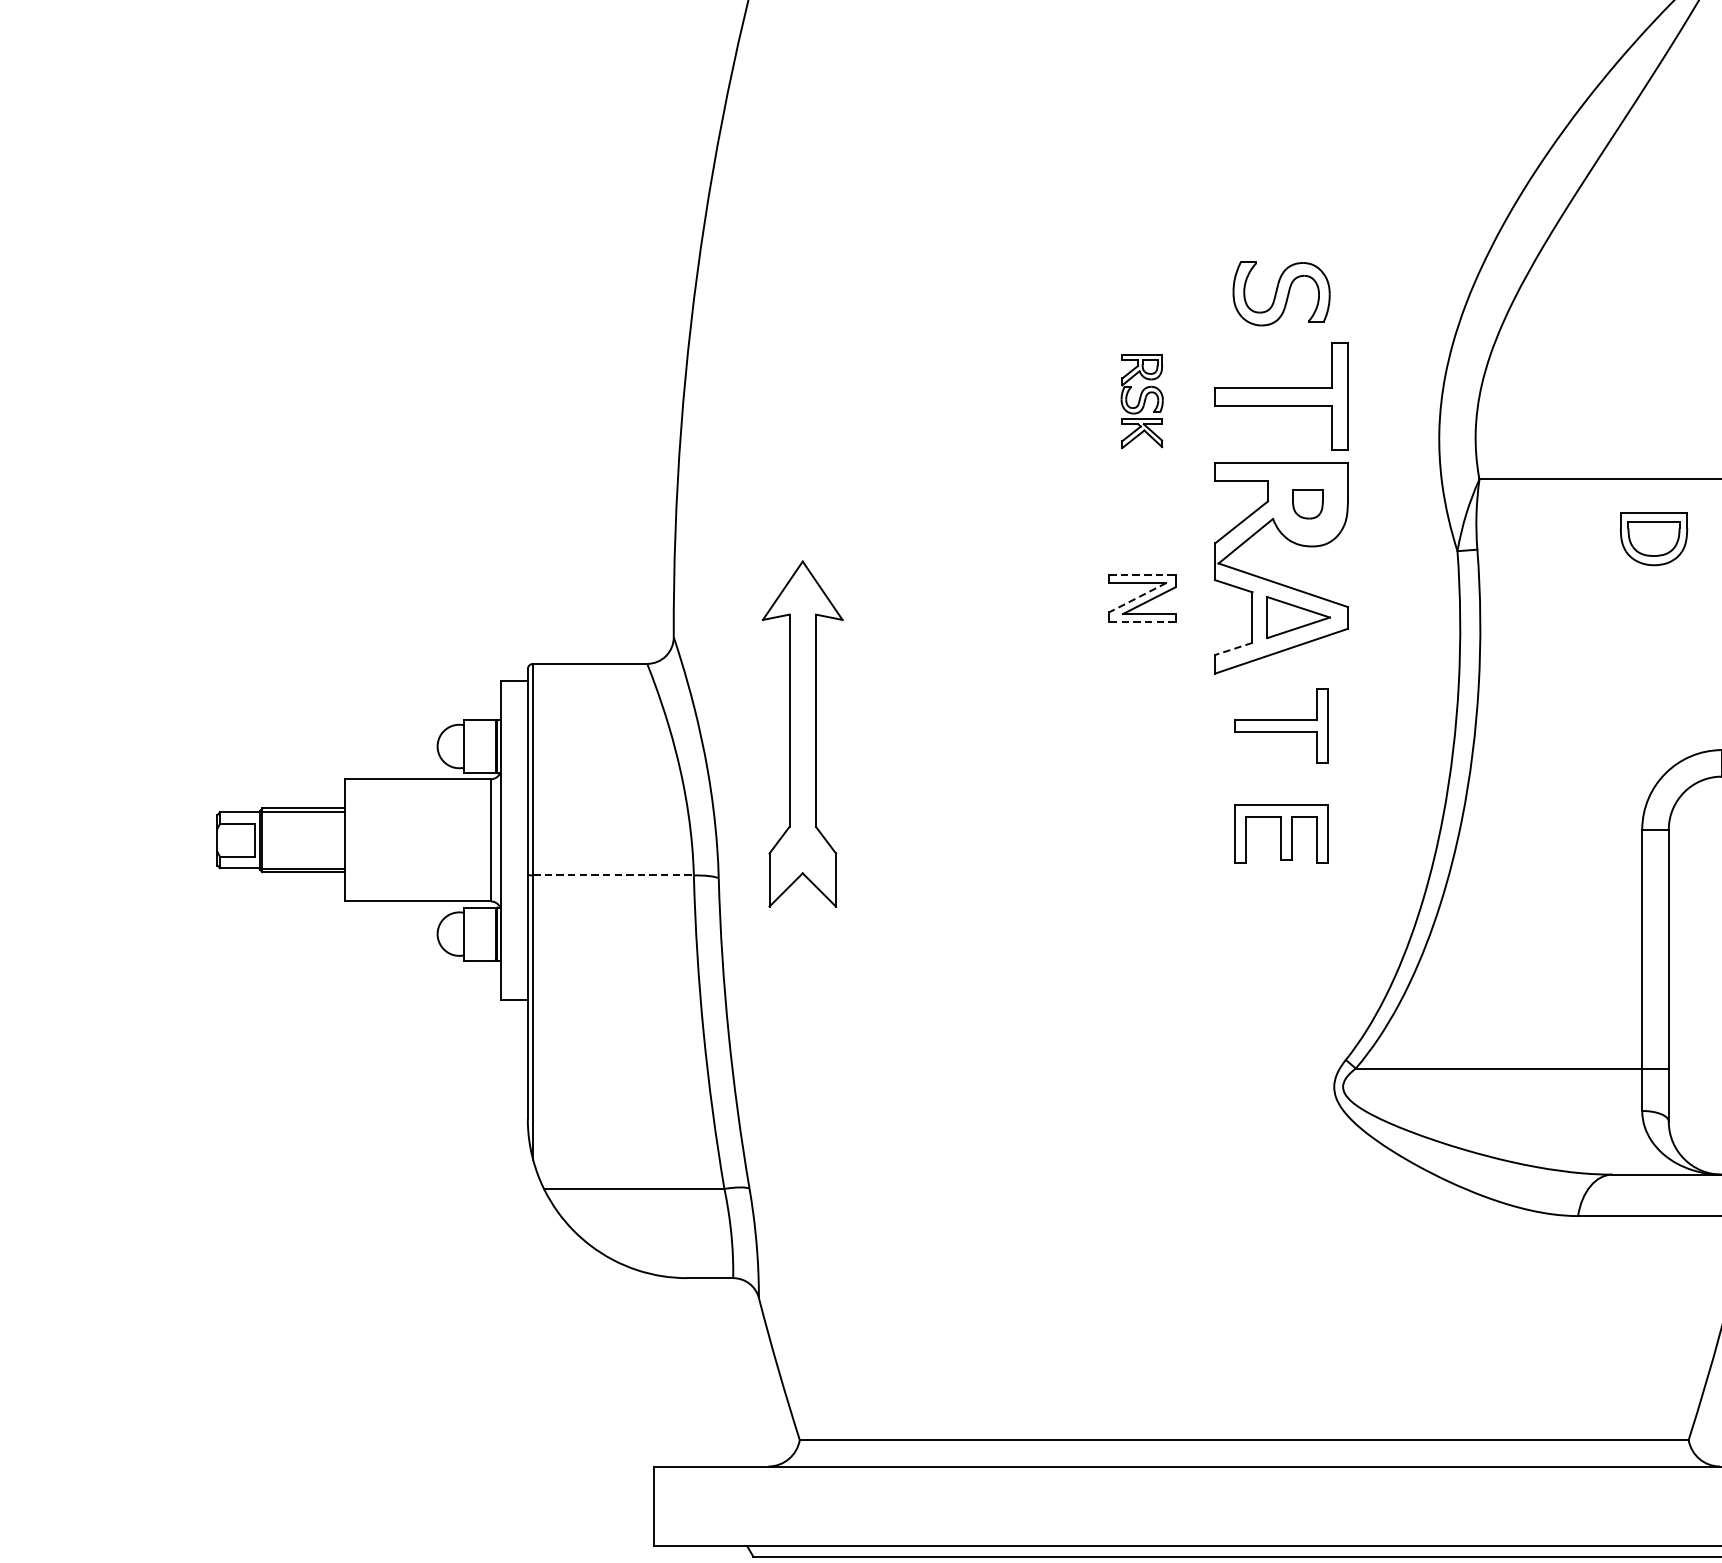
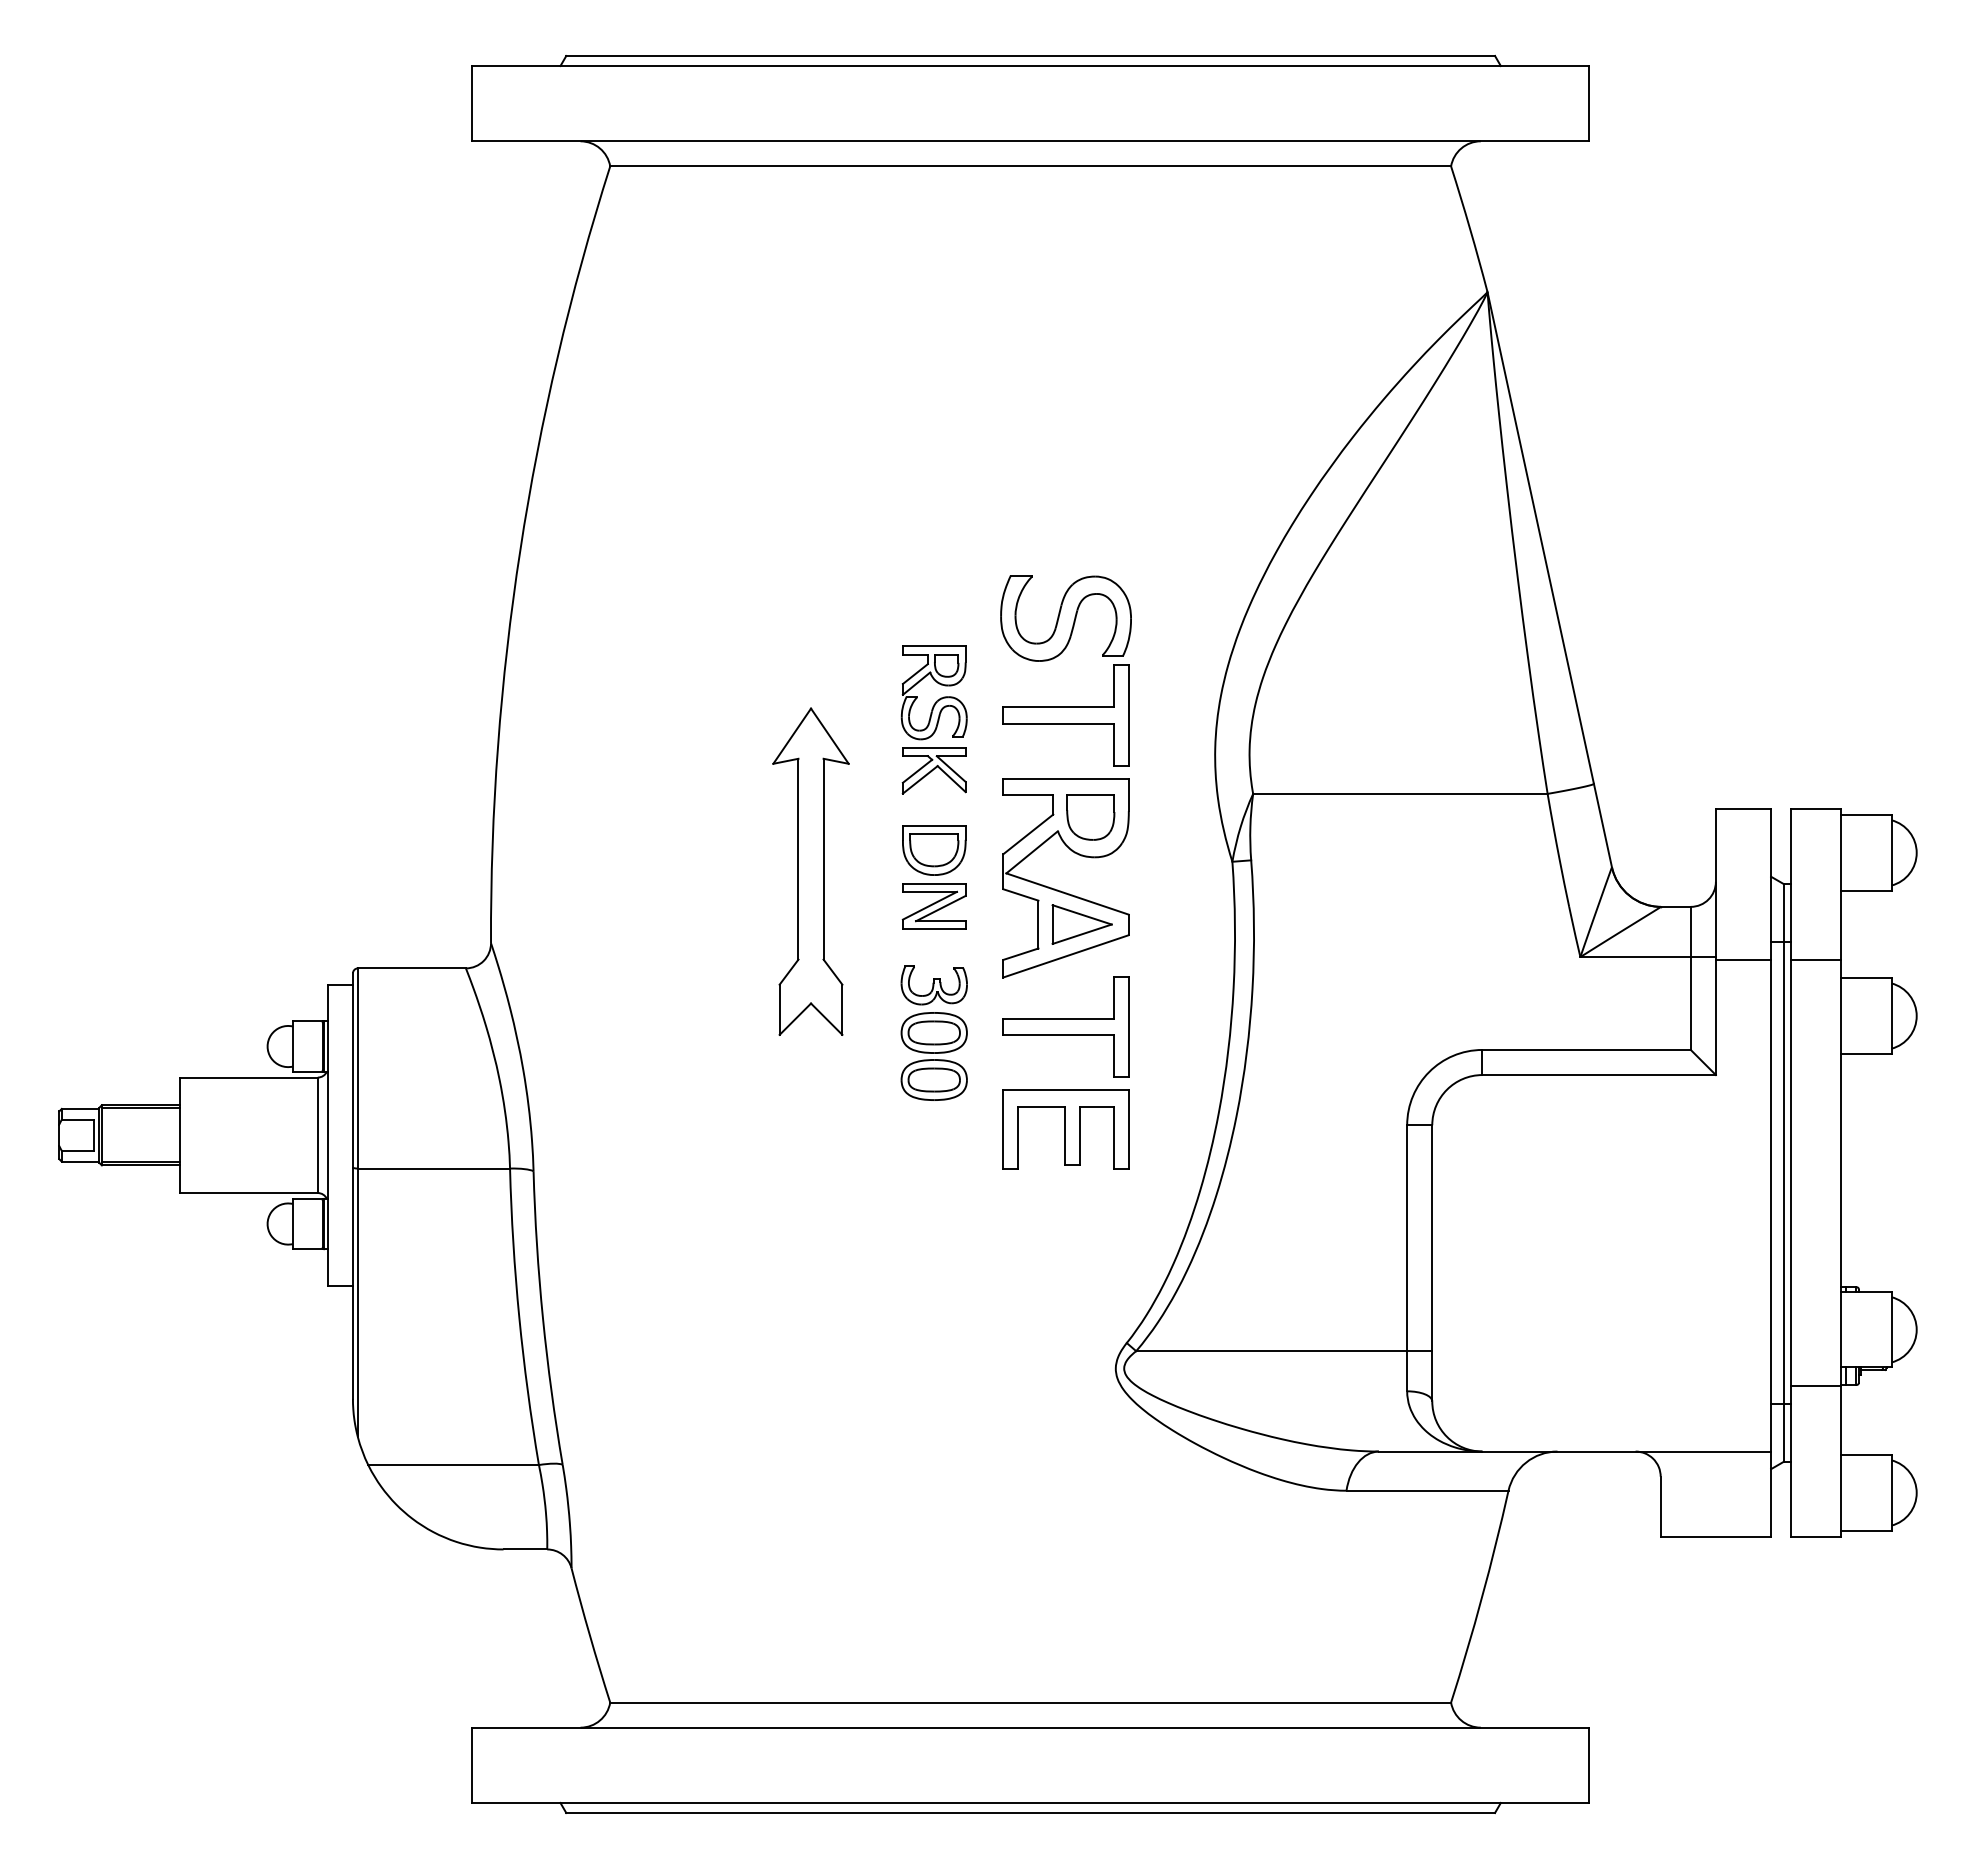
part: (1281, 294) -> (1065, 618), size x1.43
part: (1141, 400) -> (933, 719), size x1.67
part: (1307, 504) -> (1090, 817), size x1.67
part: (1654, 539) -> (934, 850), moved
line: (1142, 575) -> (934, 884), dashed -> solid
line: (1137, 597) -> (929, 905), dashed -> solid
line: (1141, 622) -> (933, 929), dashed -> solid
line: (1233, 649) -> (1020, 954), dashed -> solid
part: (1281, 725) -> (1065, 1026), size x1.43
part: (1141, 731) -> (933, 1032), added
part: (802, 733) -> (810, 871), moved
part: (1281, 834) -> (1065, 1129), size x1.43
line: (614, 875) -> (434, 1168), dashed -> solid

